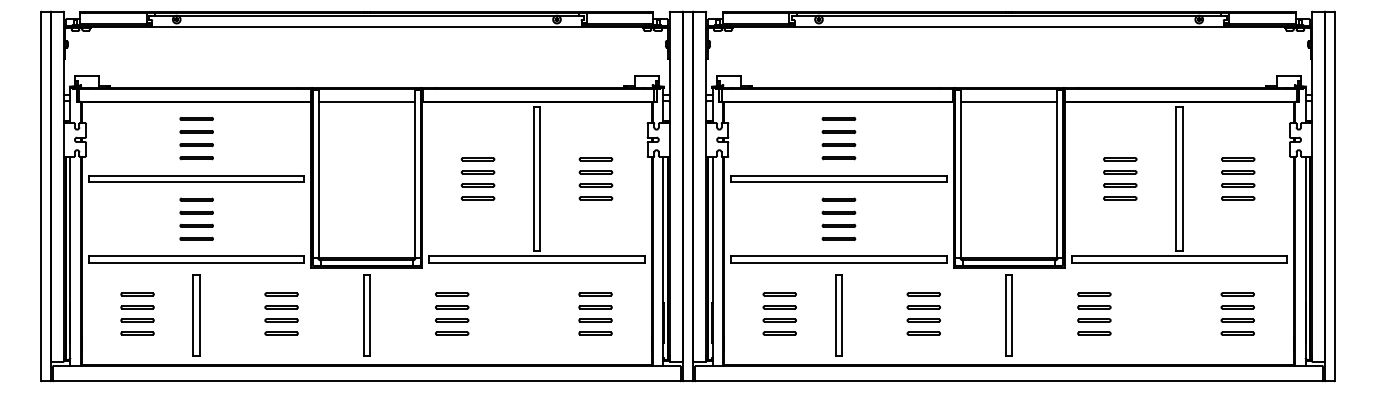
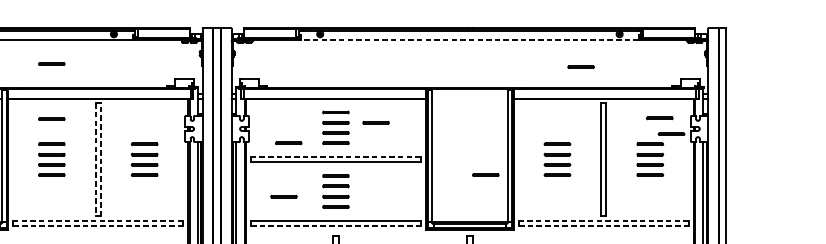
line: (1009, 26) -> (470, 39), solid -> dashed
line: (477, 56) -> (51, 63), added
line: (1150, 60) -> (581, 66), added
line: (1009, 101) -> (470, 98), removed
line: (1250, 125) -> (659, 117), added
line: (477, 126) -> (51, 118), added
line: (889, 131) -> (375, 122), added
line: (1265, 145) -> (671, 133), added
line: (778, 158) -> (288, 143), added
line: (838, 175) -> (335, 157), solid -> dashed
line: (533, 178) -> (95, 159), solid -> dashed
line: (540, 178) -> (100, 159), solid -> dashed
line: (1029, 197) -> (485, 174), added
line: (772, 225) -> (283, 196), added
line: (537, 256) -> (98, 220), solid -> dashed
line: (1179, 256) -> (604, 220), solid -> dashed
line: (537, 263) -> (98, 226), solid -> dashed
line: (838, 263) -> (335, 226), solid -> dashed
line: (1179, 263) -> (604, 226), solid -> dashed

